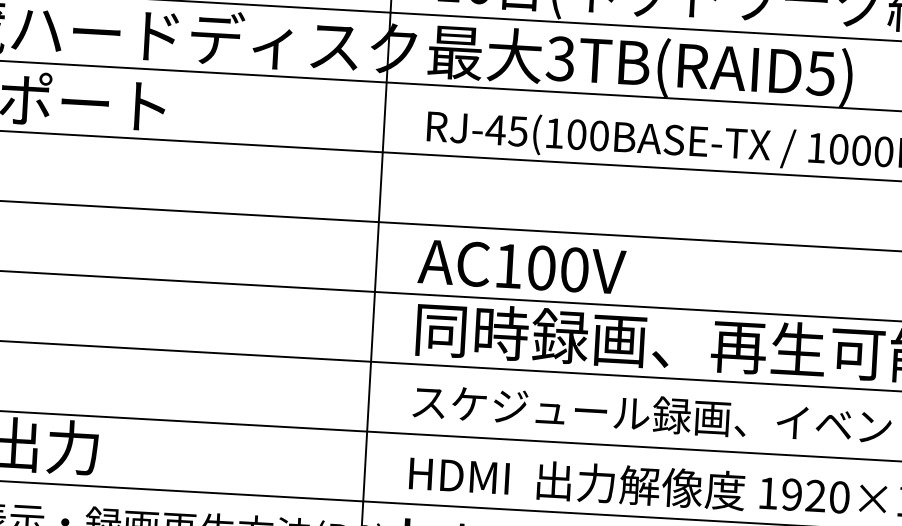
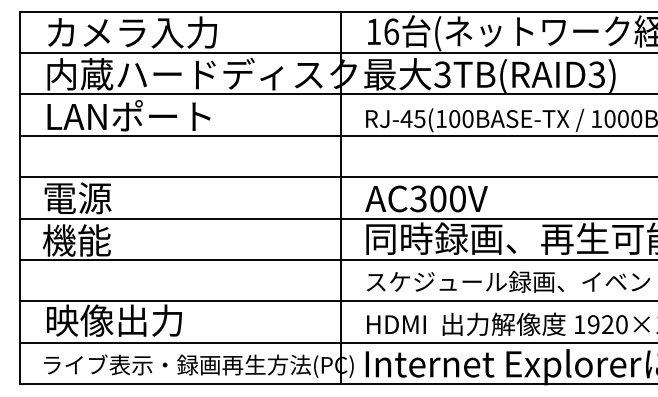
text: (820, 72) -> (596, 74), 3TB(RAID5) -> 3TB(RAID3)
text: (508, 265) -> (418, 198), AC100V -> AC300V

